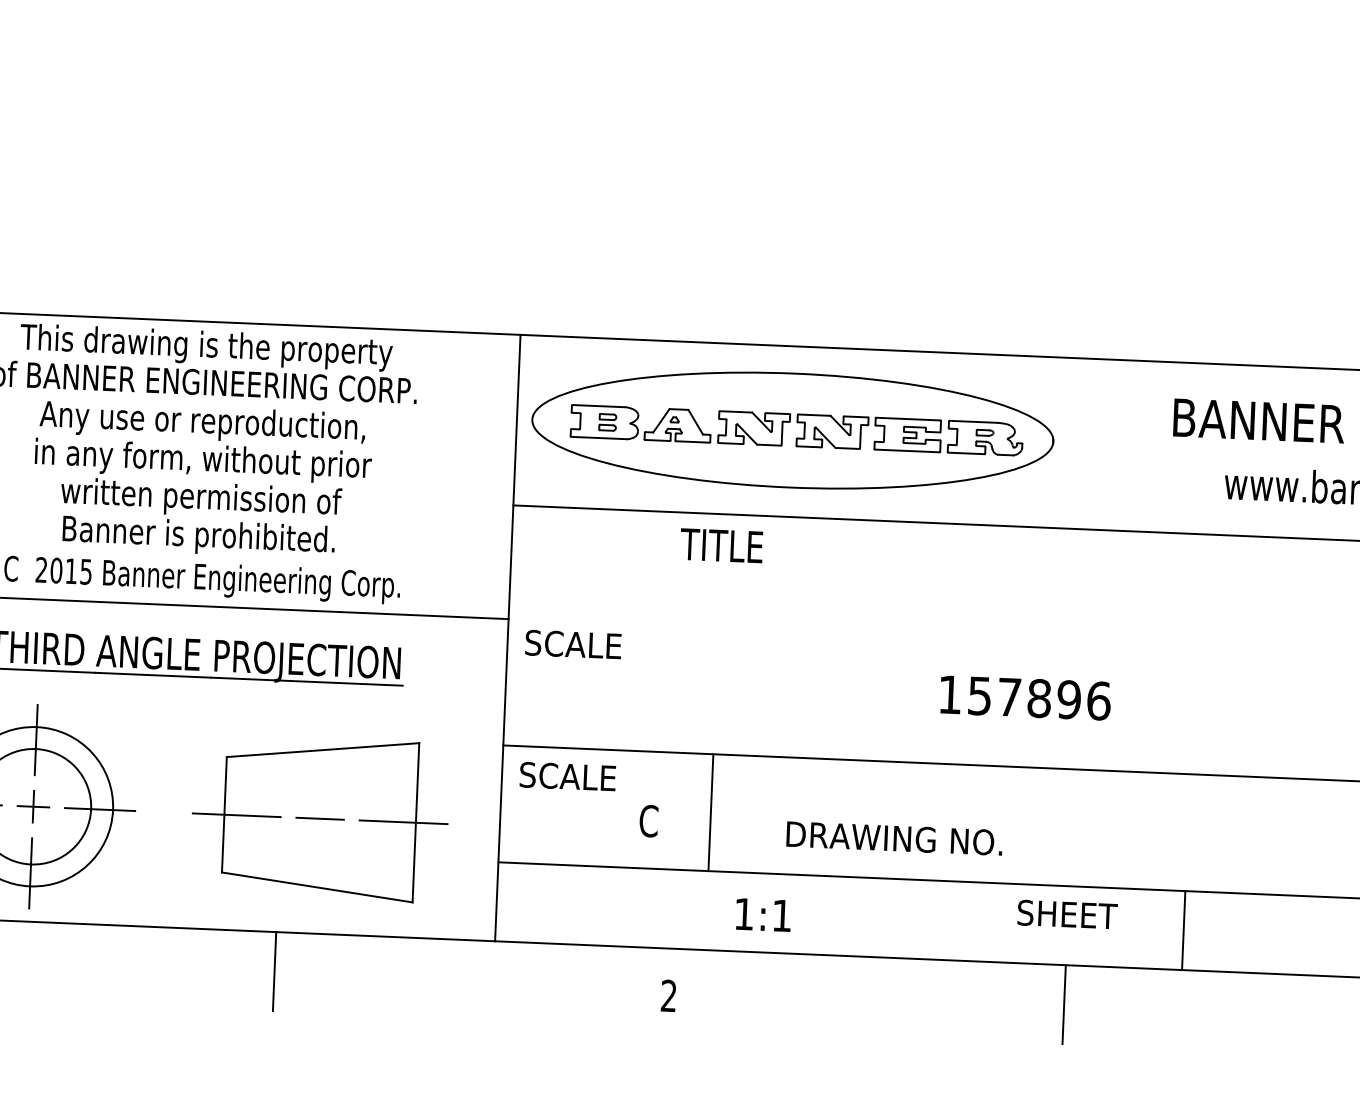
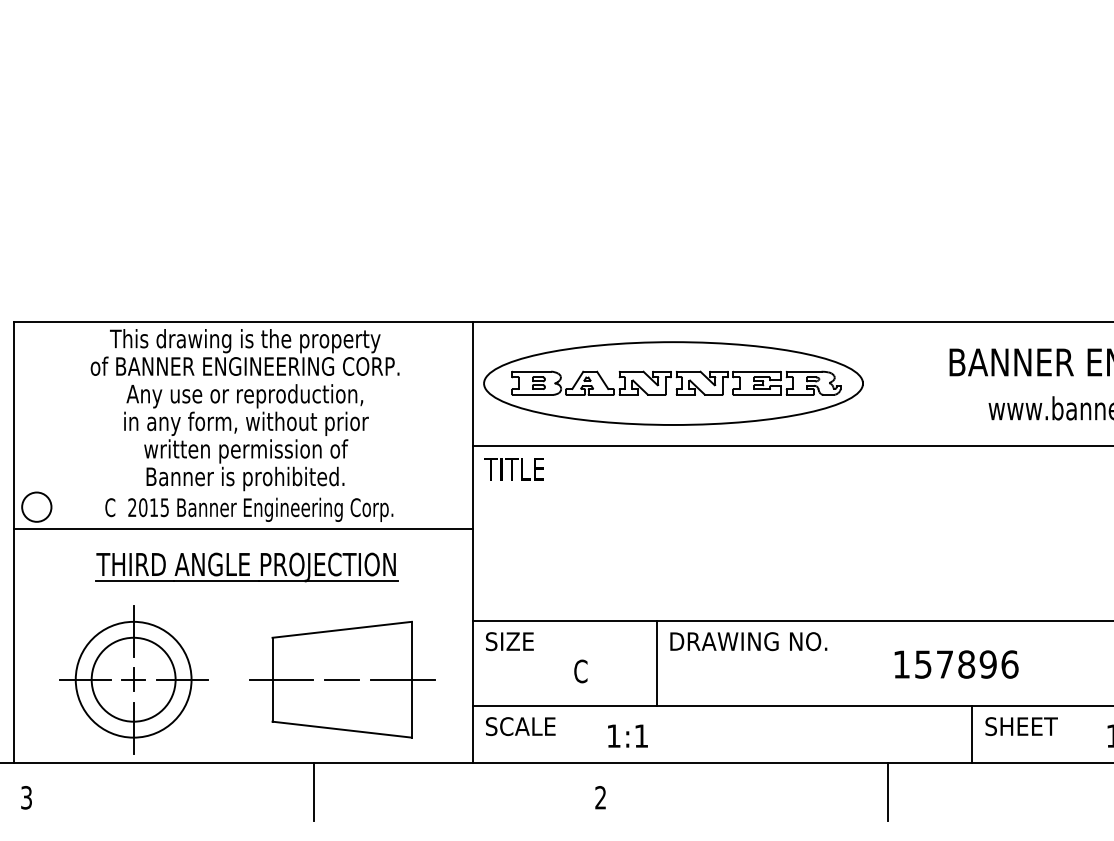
text: (720, 545) -> (513, 469), moved
text: (573, 644) -> (520, 726), moved
text: (1025, 697) -> (956, 664), moved
text: (577, 776) -> (527, 641), SCALE -> SIZE
line: (710, 811) -> (656, 662), moved
text: (894, 838) -> (748, 641), moved
text: (762, 914) -> (627, 735), moved
text: (1067, 914) -> (1021, 726), moved

